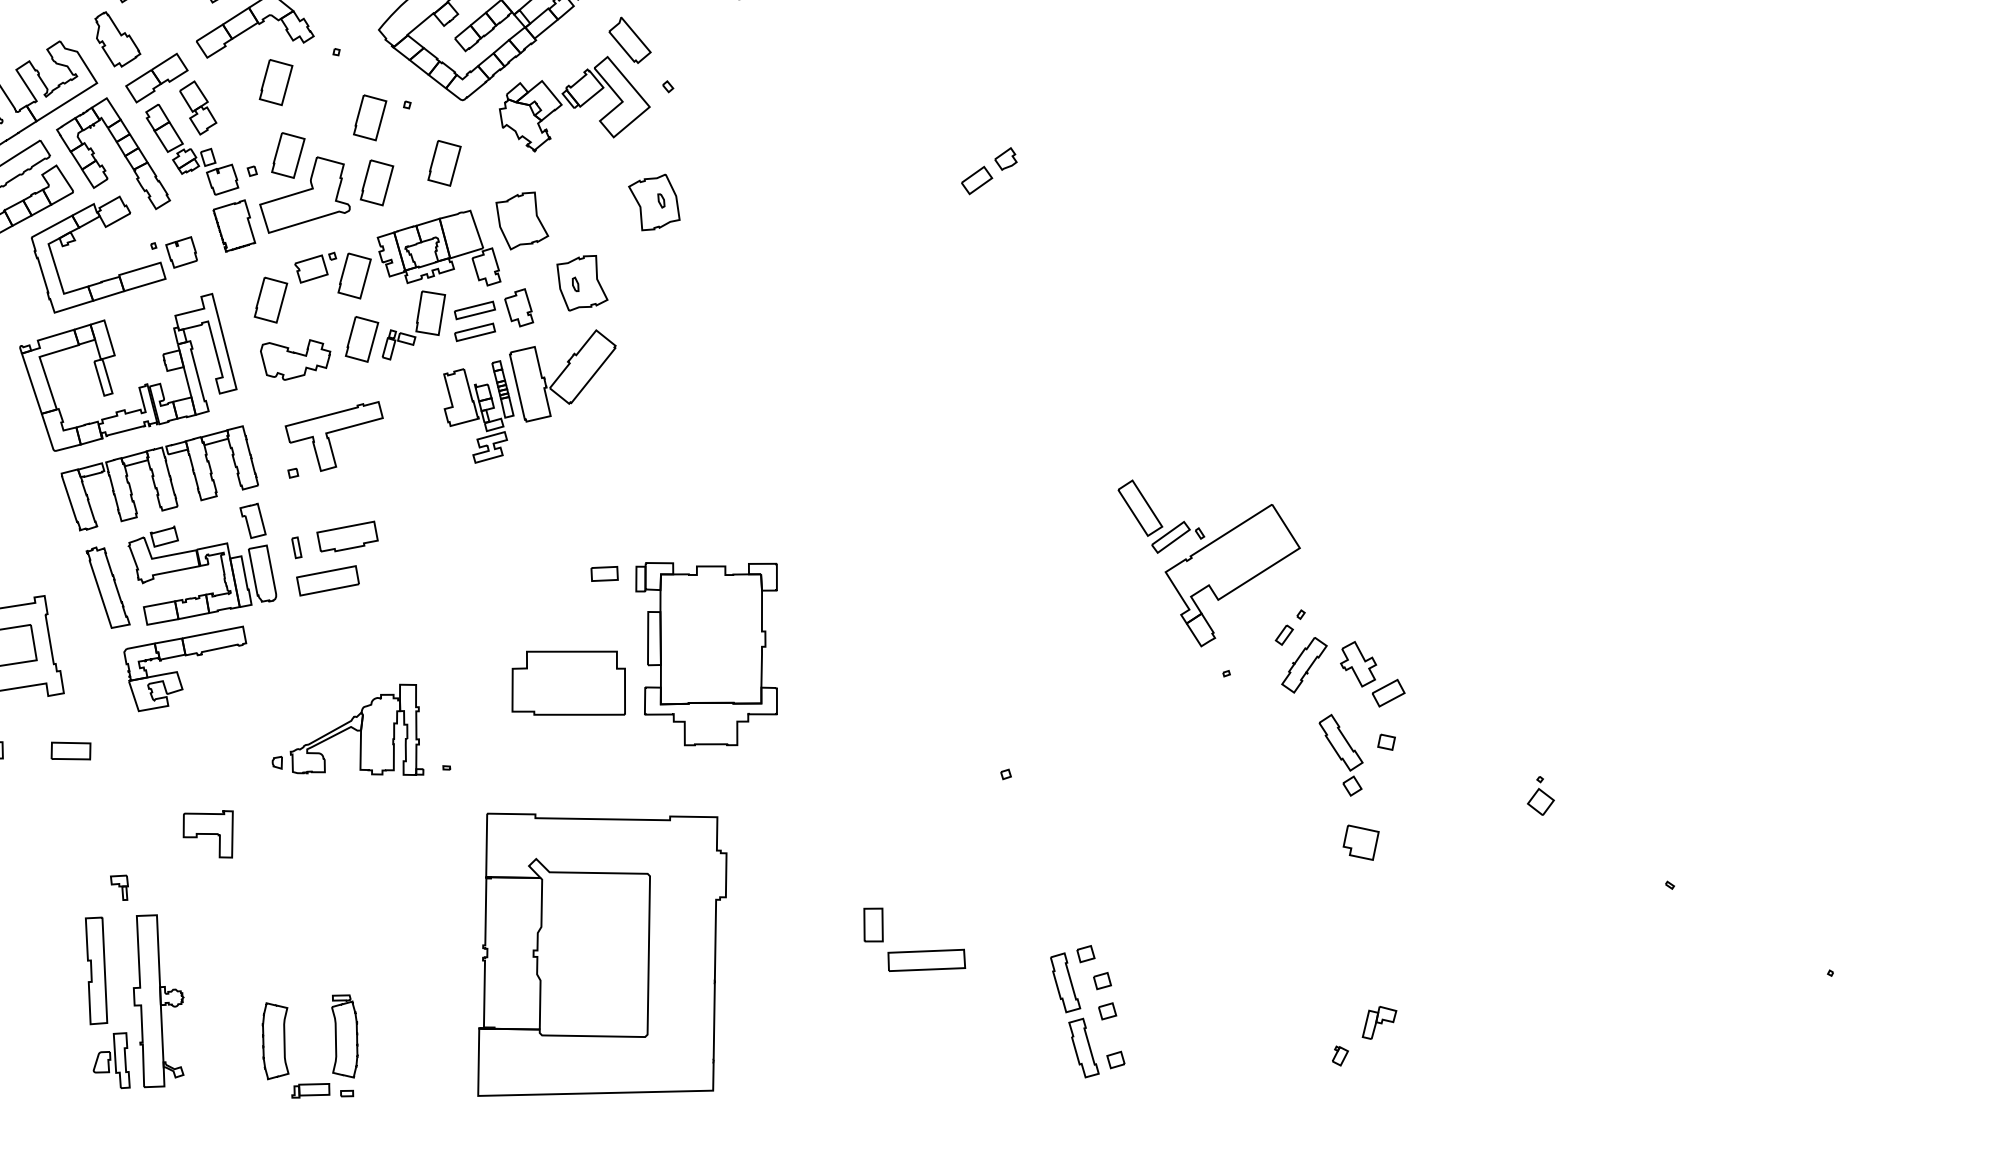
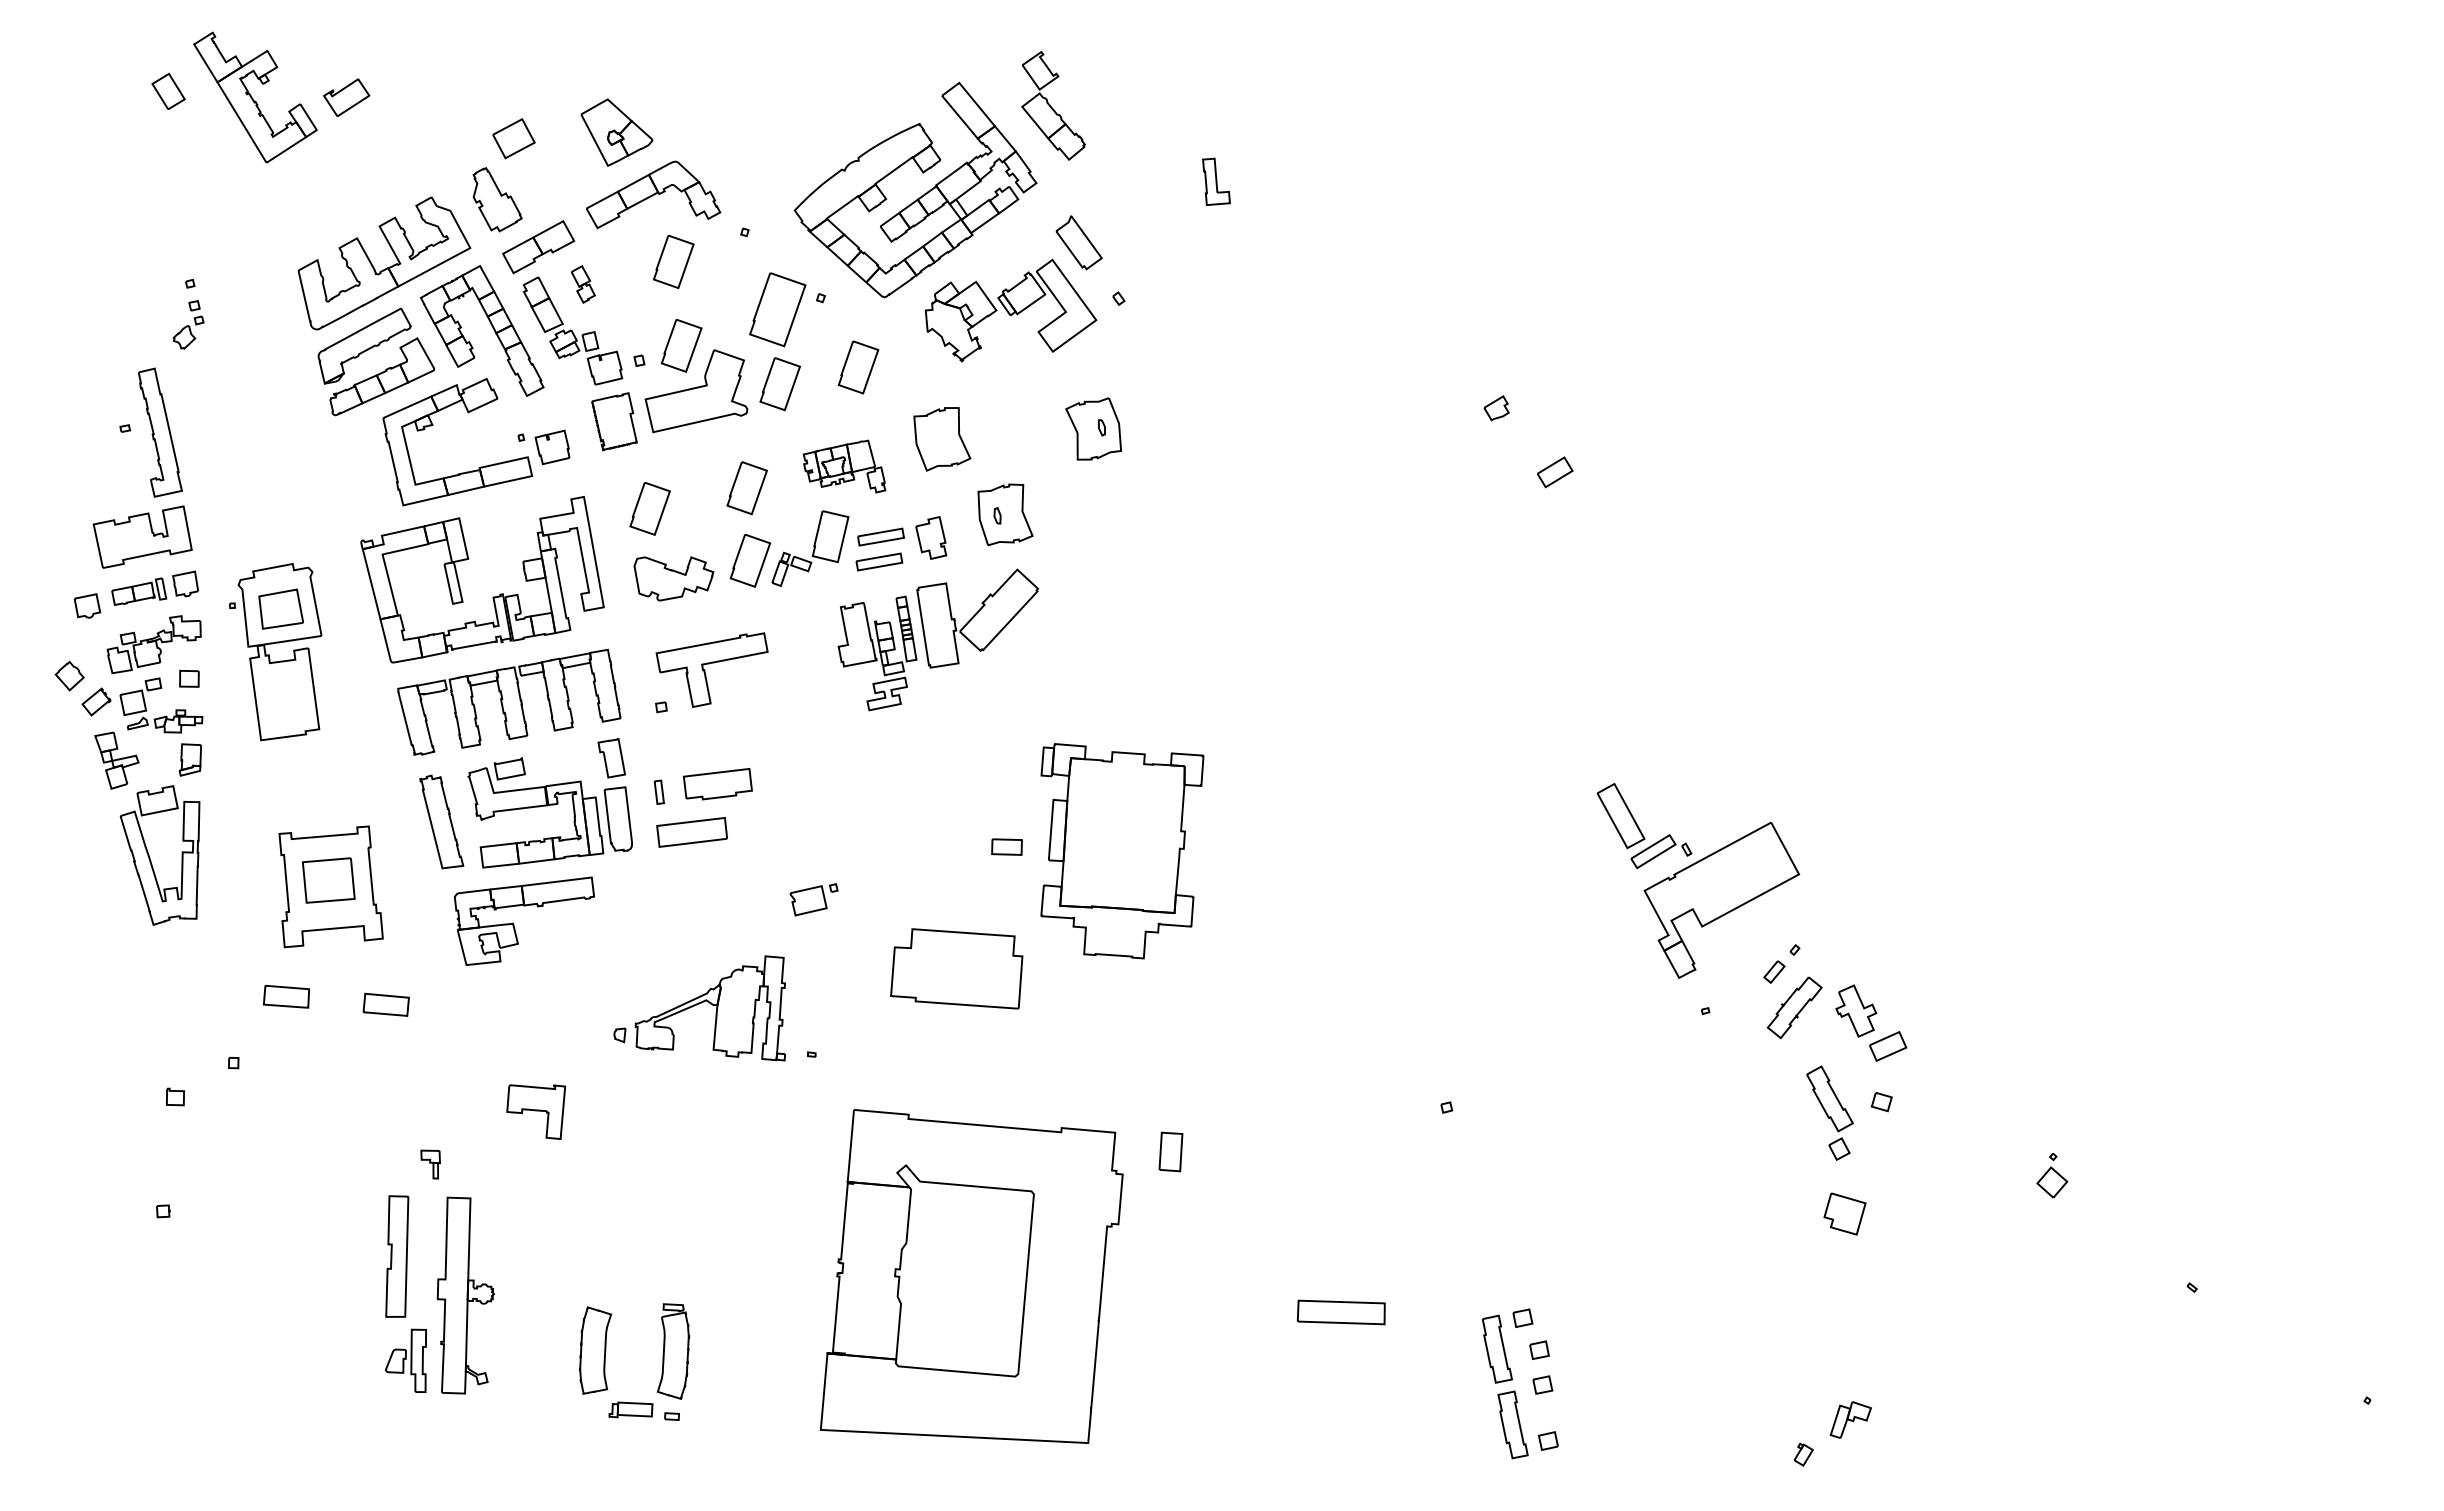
part: (198, 107) -> (583, 284), size x0.6
part: (369, 117) -> (777, 309), size x1.4
part: (977, 180) -> (1555, 472), moved
part: (438, 250) -> (844, 466), size x0.6
part: (315, 267) -> (813, 899), moved
part: (711, 652) -> (1122, 851), moved
part: (873, 924) -> (1170, 1151), moved

